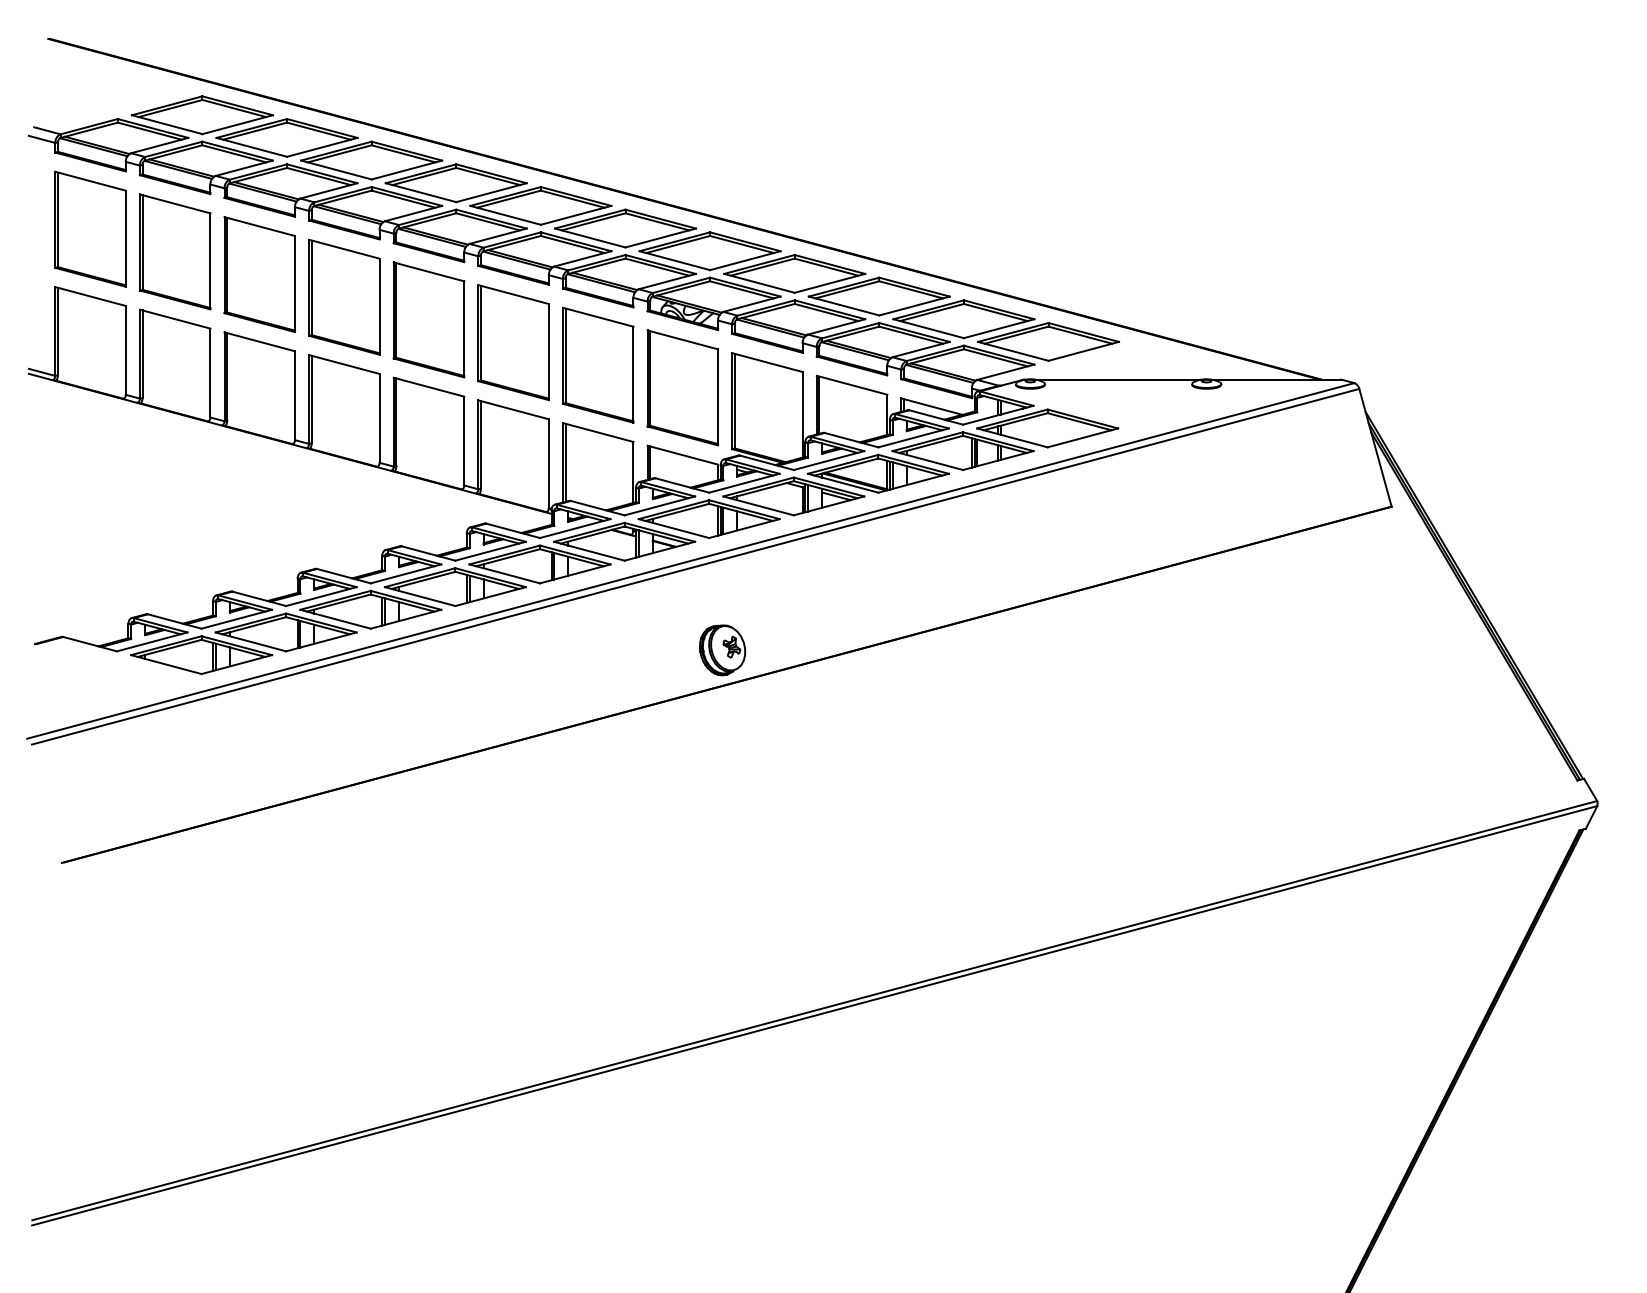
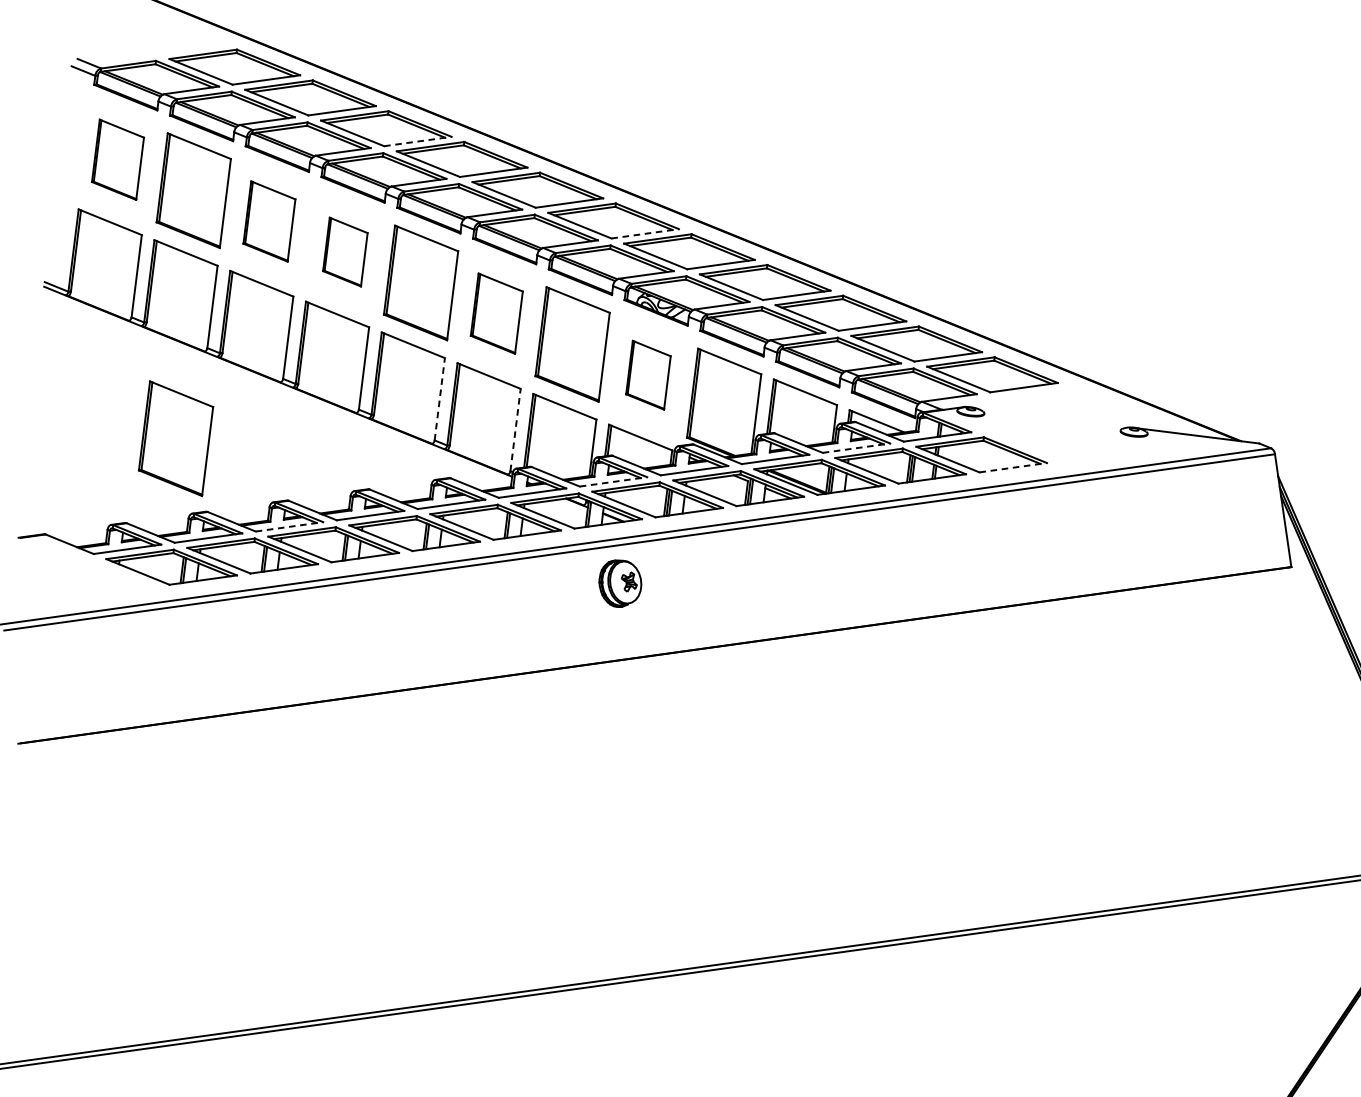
line: (407, 169) -> (418, 141), solid -> dashed
part: (90, 228) -> (118, 159), size x0.7
line: (661, 237) -> (646, 233), solid -> dashed
part: (259, 274) -> (269, 221), size x0.7
part: (344, 296) -> (345, 251), size x0.6
part: (513, 342) -> (496, 313), size x0.7
line: (1118, 379) -> (1053, 417), removed
part: (682, 387) -> (648, 374), size x0.6
line: (914, 437) -> (857, 447), solid -> dashed
line: (1083, 437) -> (1013, 467), solid -> dashed
line: (464, 440) -> (440, 398), solid -> dashed
line: (548, 463) -> (515, 429), solid -> dashed
line: (660, 505) -> (614, 481), solid -> dashed
part: (188, 517) -> (175, 438), added
line: (321, 596) -> (289, 526), solid -> dashed
part: (722, 650) -> (620, 583), moved

